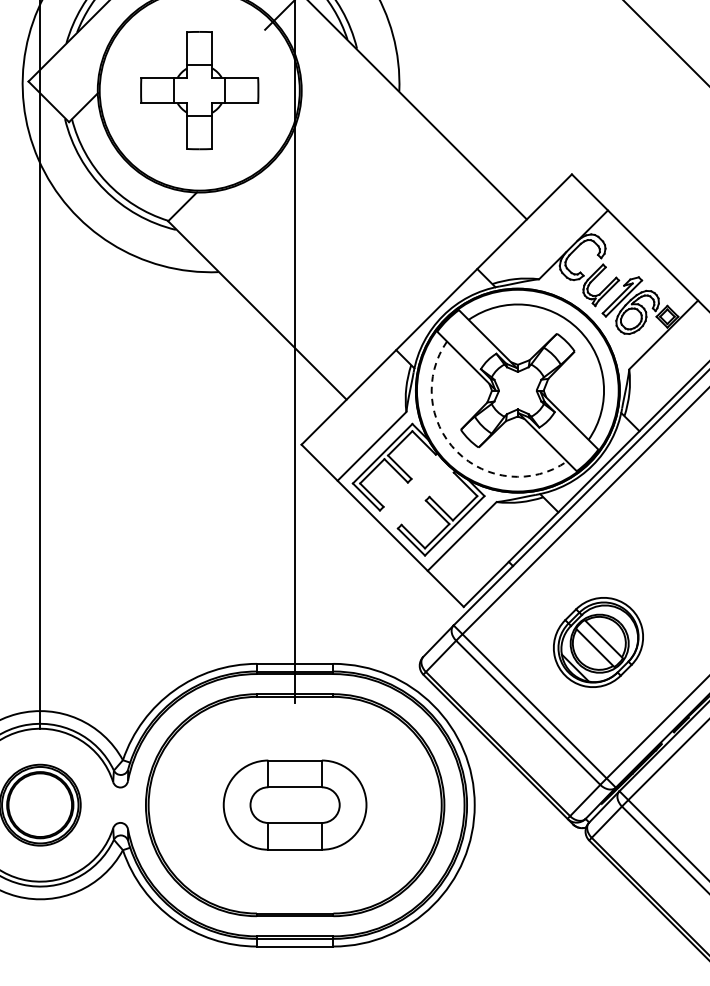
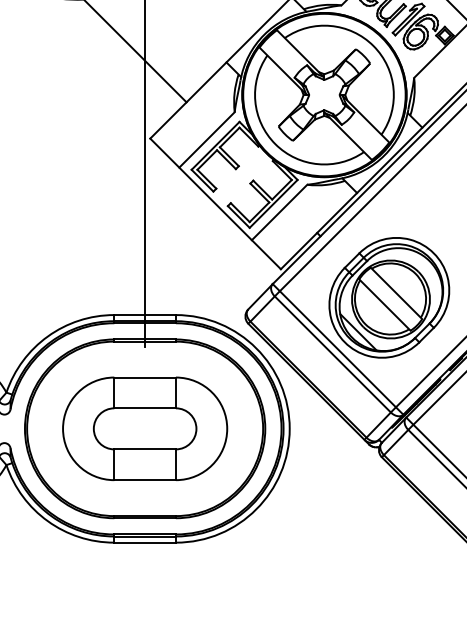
arc: (456, 451) -> (275, 144), dashed -> solid
part: (598, 642) -> (389, 297), size x1.67
part: (294, 804) -> (144, 428), size x1.43

